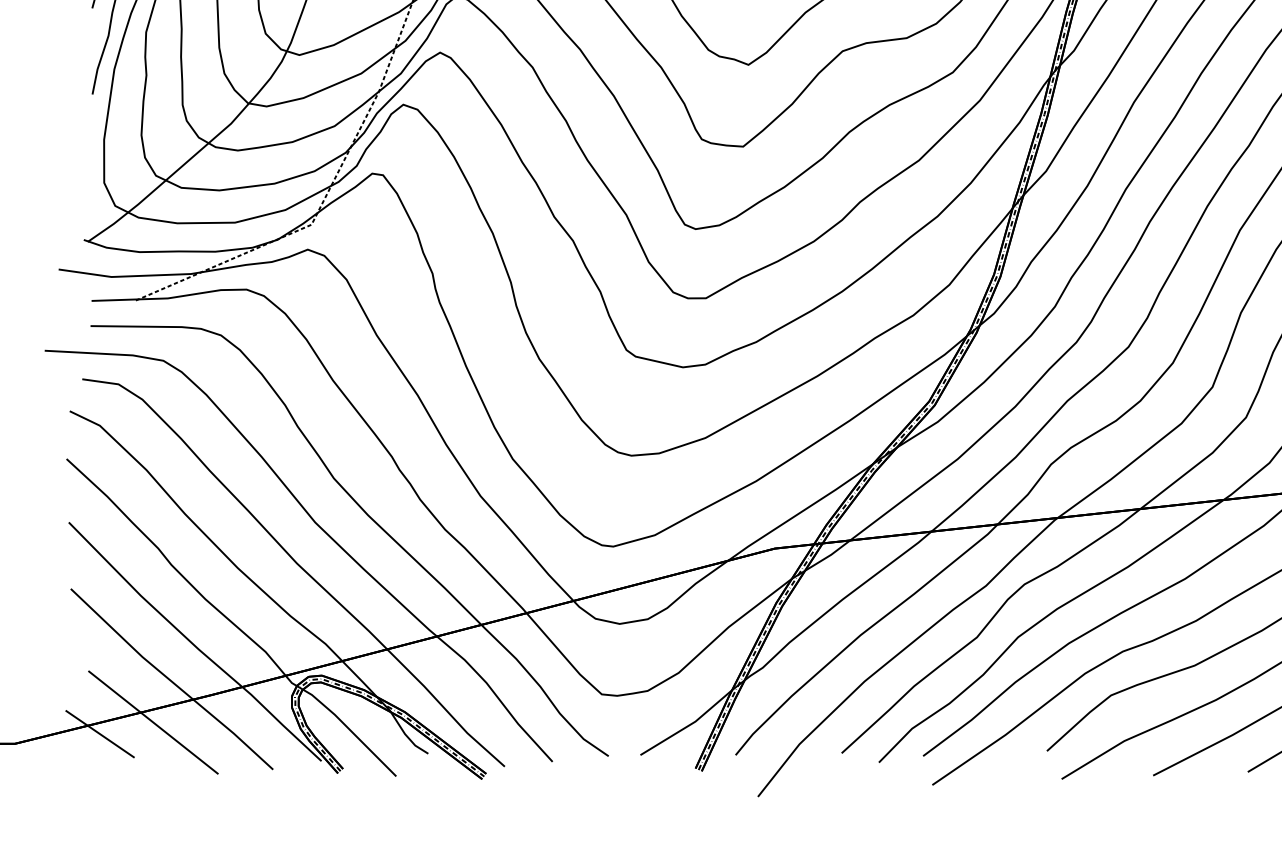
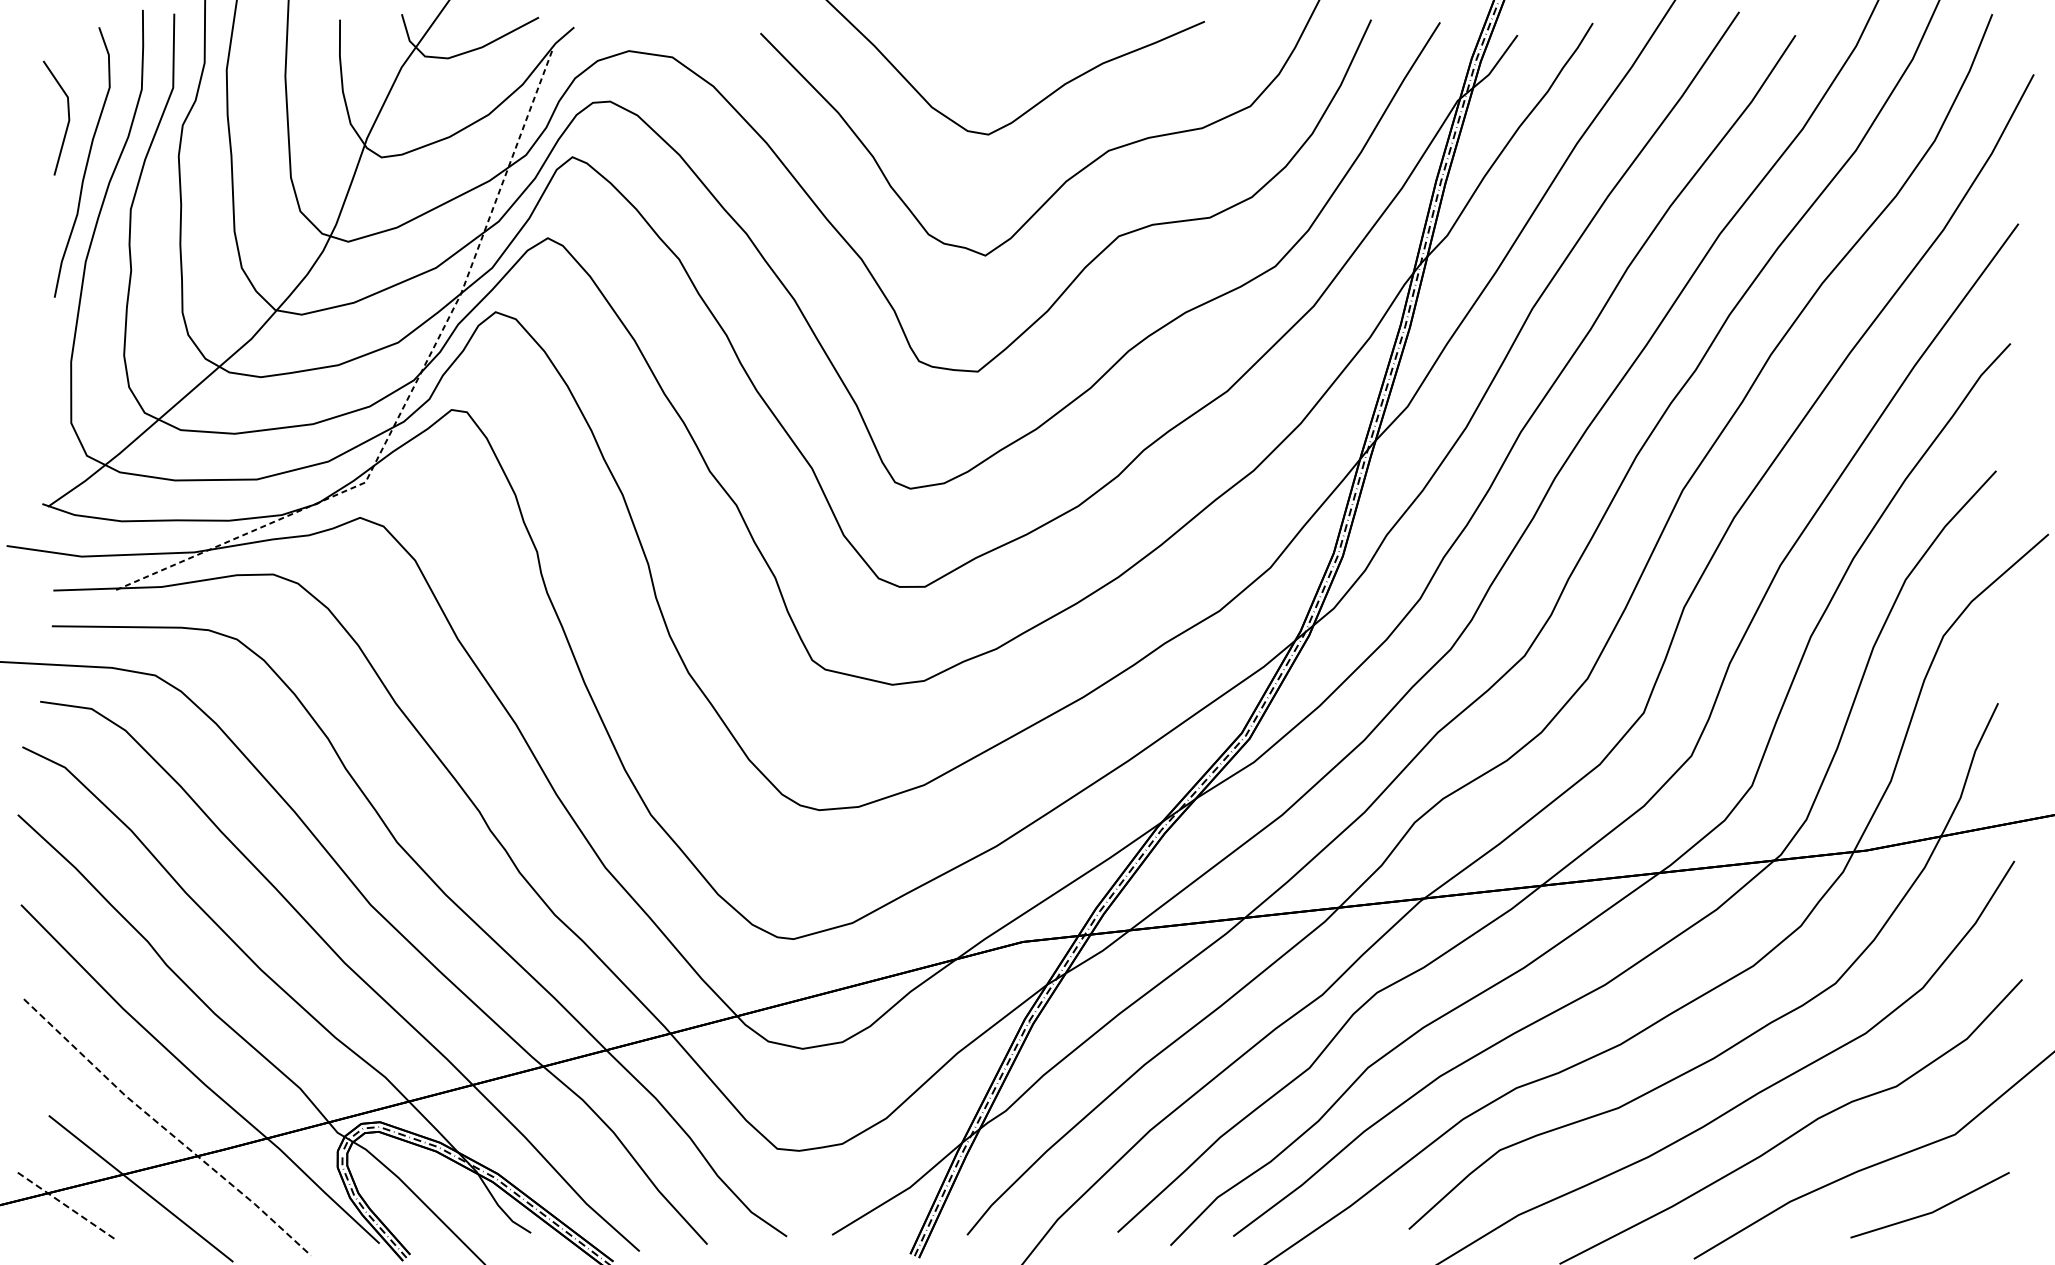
line: (170, 680) -> (165, 1129), solid -> dashed
line: (100, 733) -> (65, 1204), solid -> dashed

